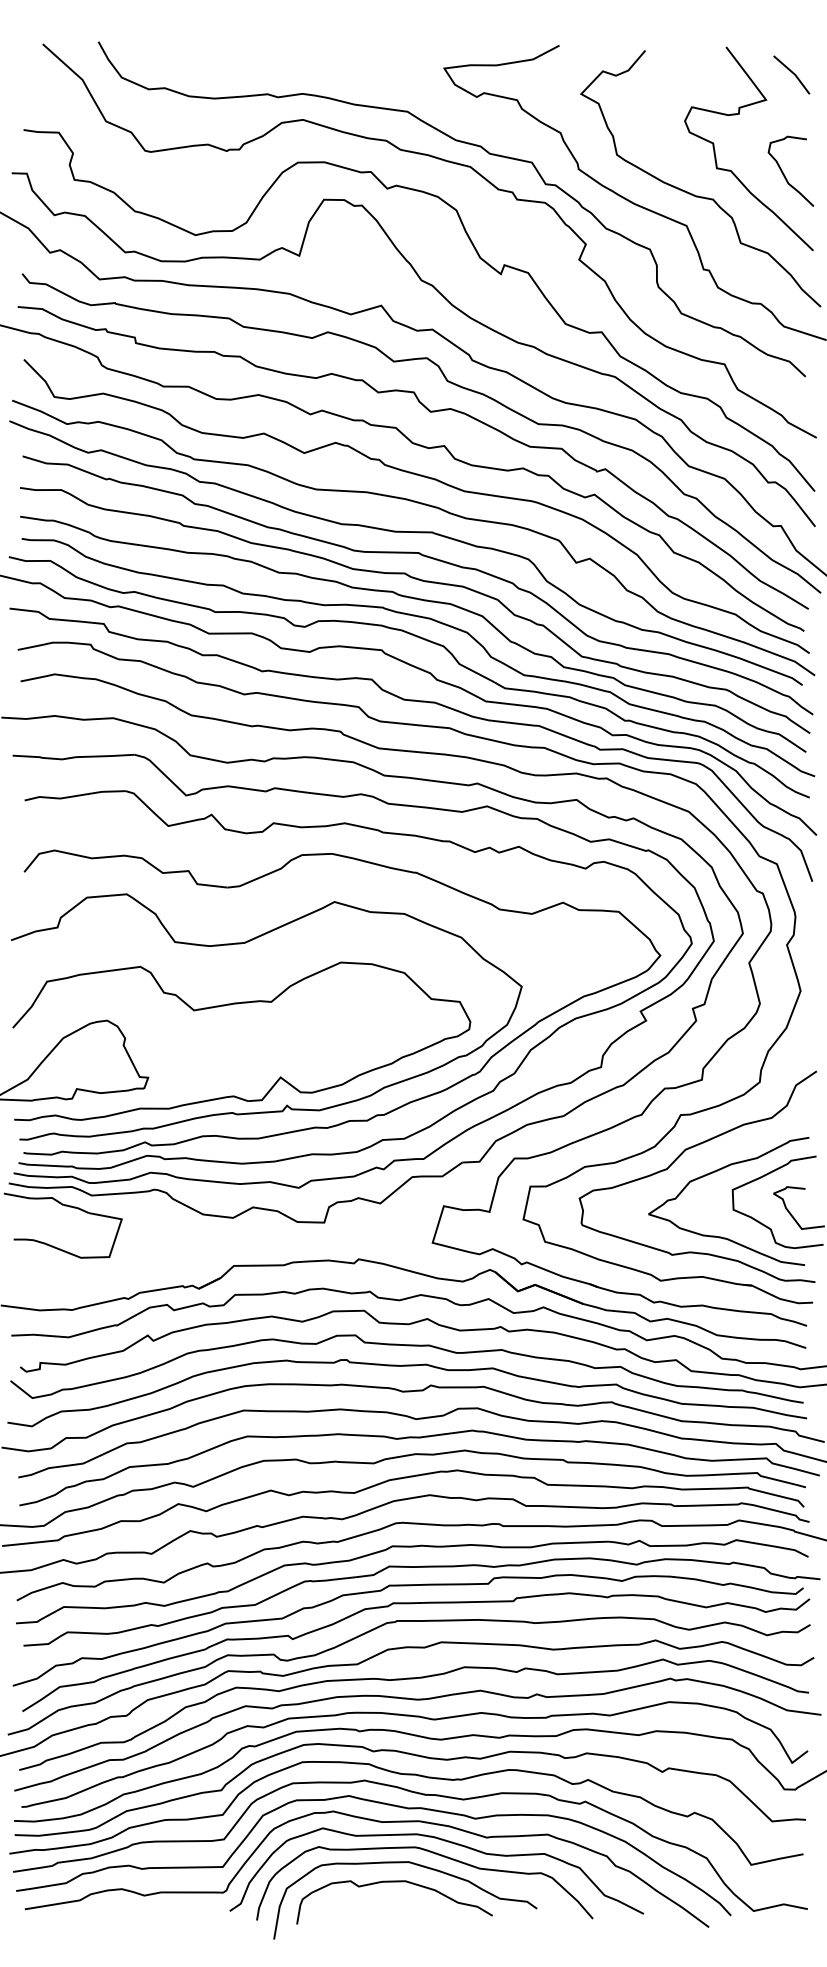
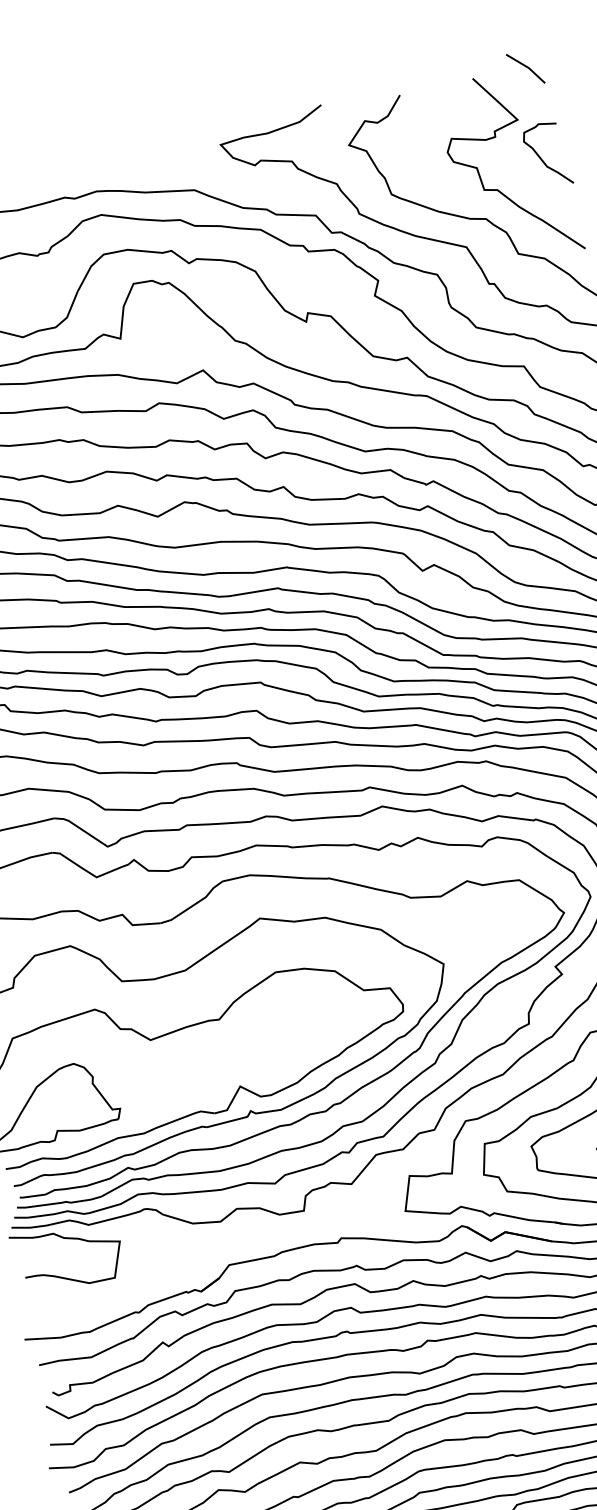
line: (792, 73) -> (526, 67), moved
curve: (784, 173) -> (541, 158), moved

